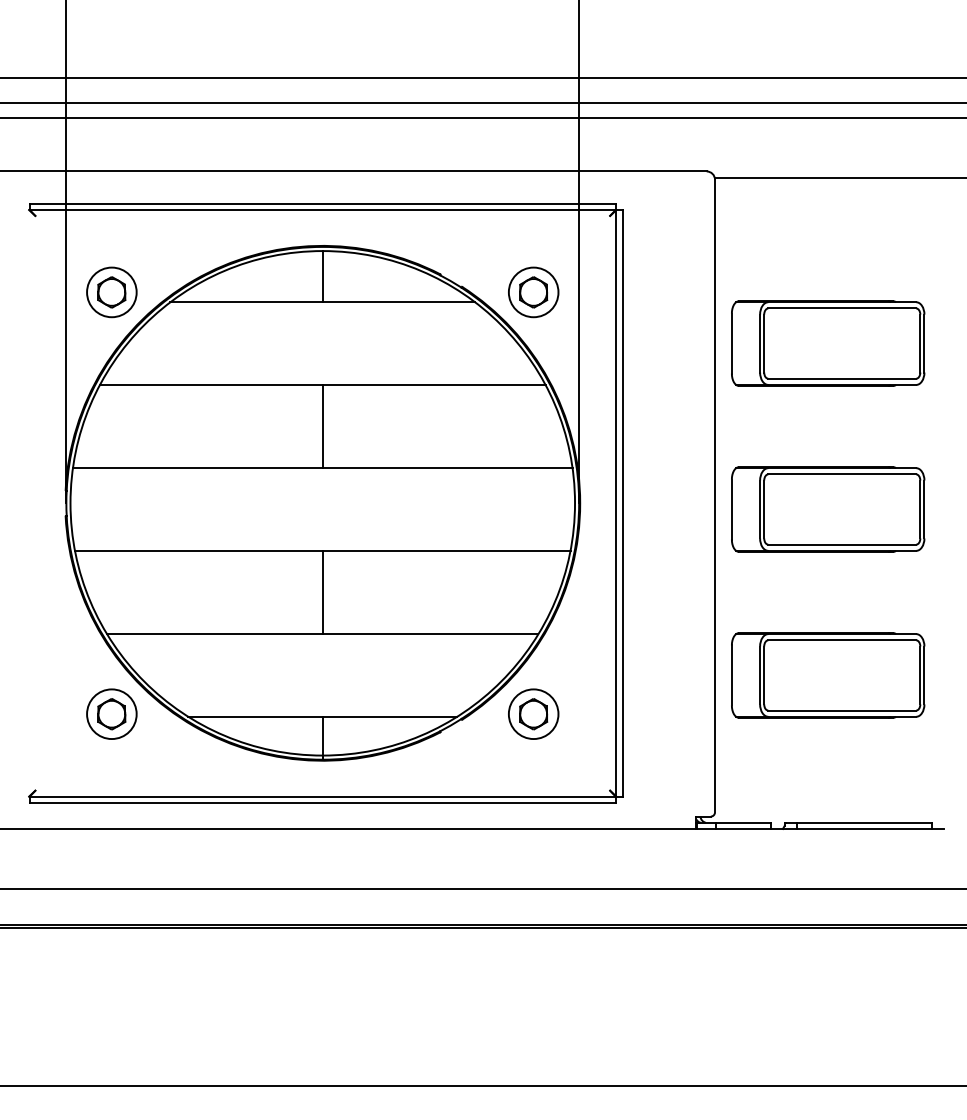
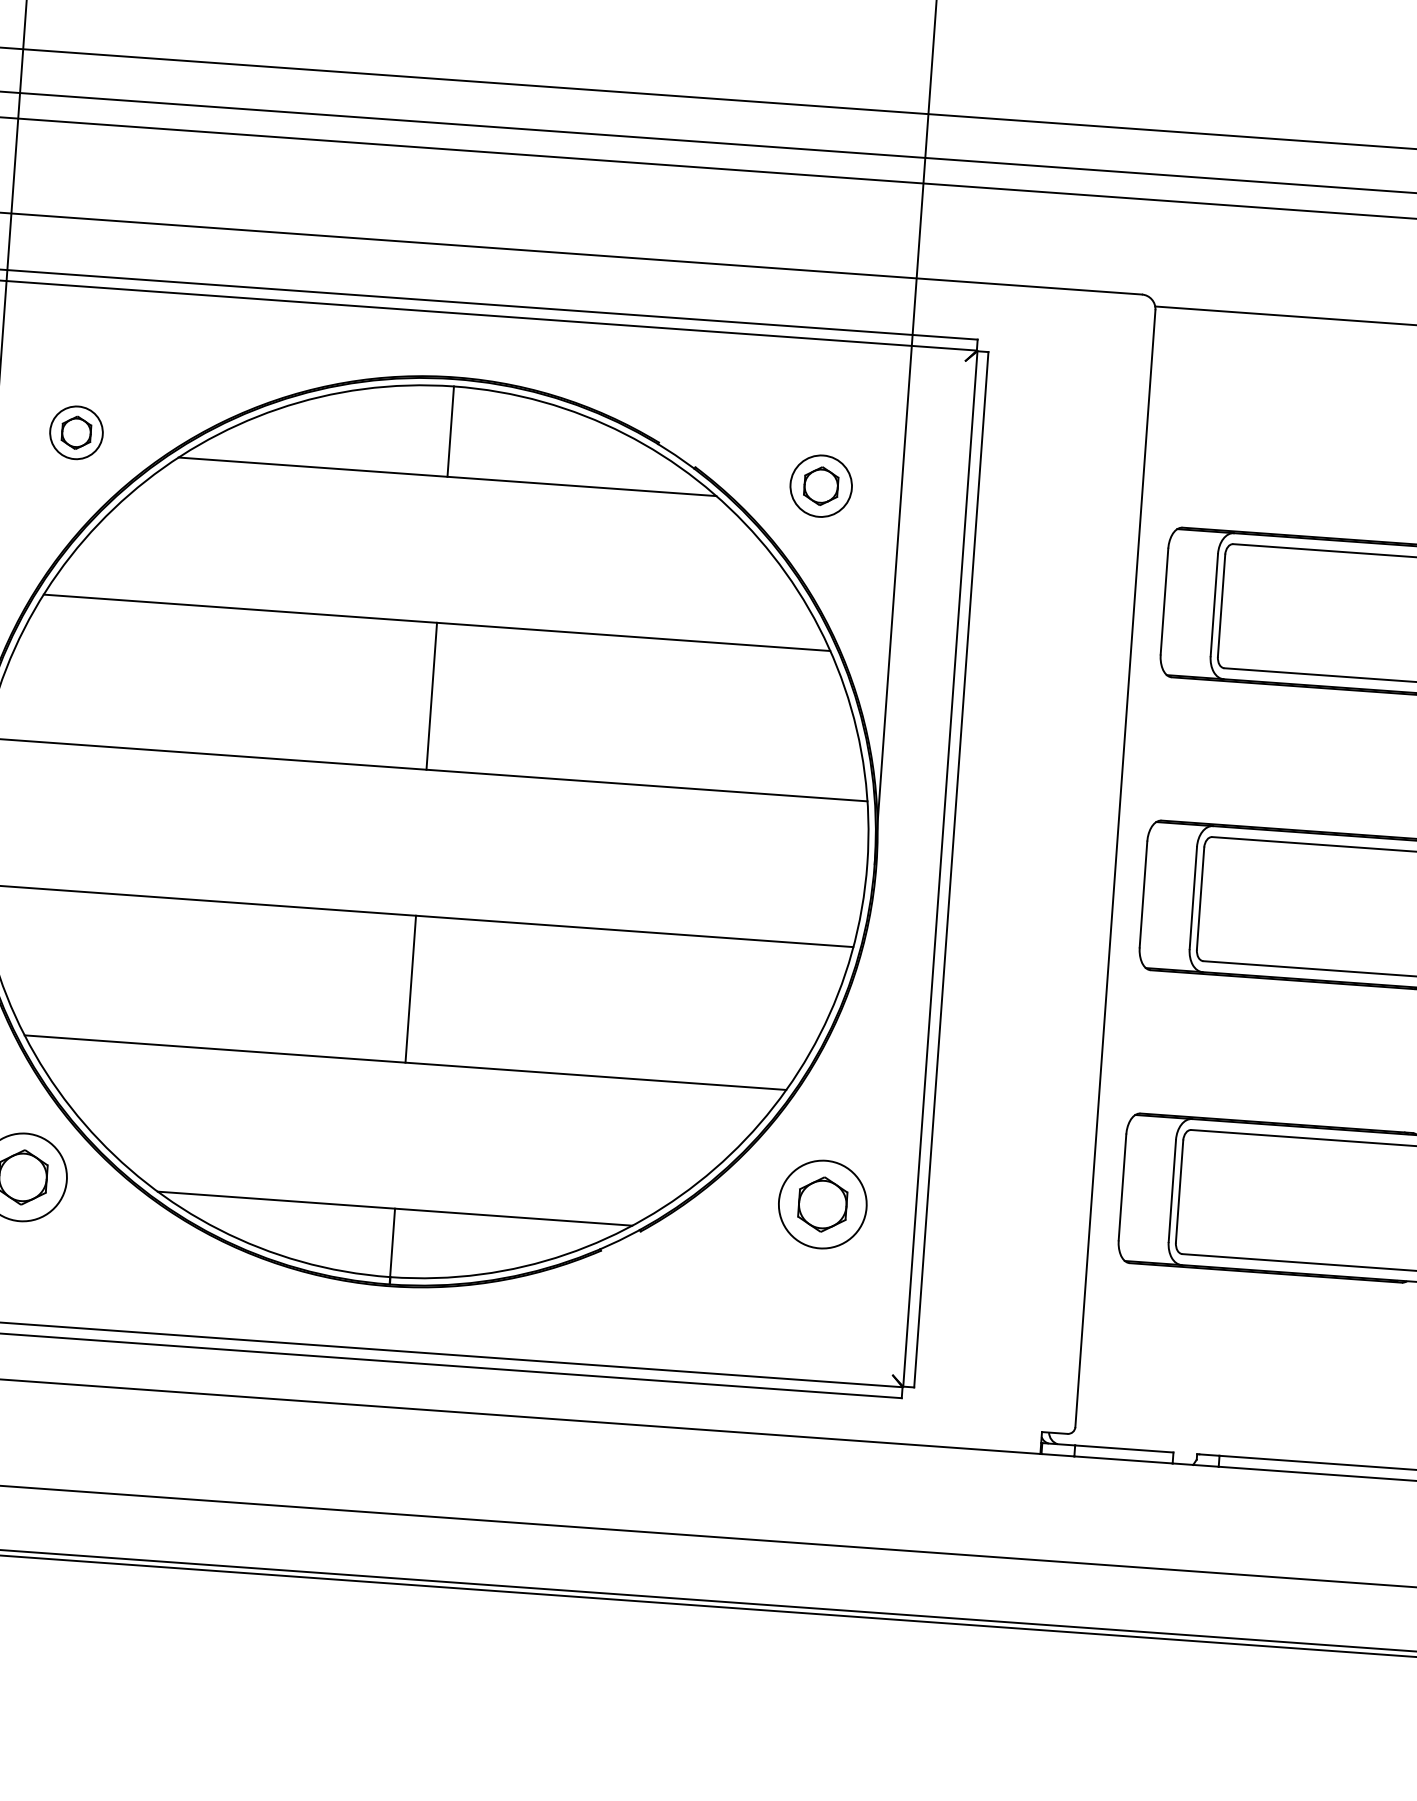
part: (111, 292) -> (75, 432), size x0.6
part: (533, 292) -> (820, 486), size x0.7
part: (533, 713) -> (822, 1203), moved

